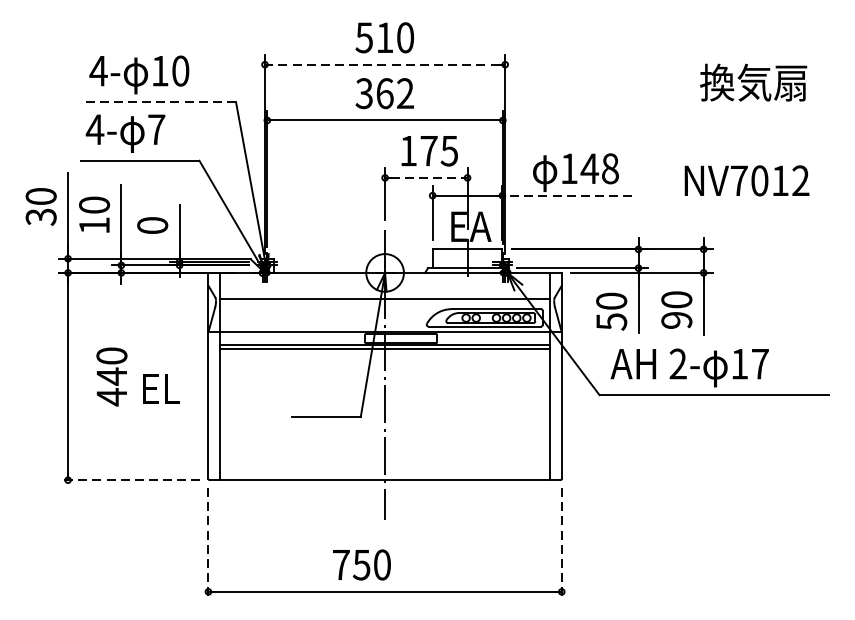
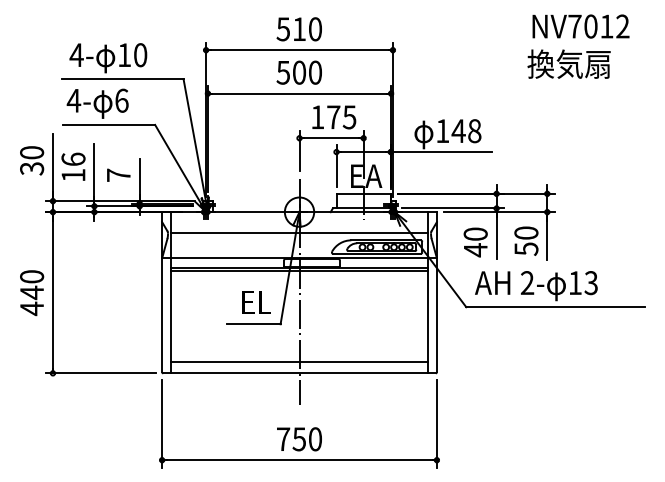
line: (385, 65) -> (299, 50), dashed -> solid
text: (752, 81) -> (568, 63), moved
text: (385, 93) -> (299, 72), 362 -> 500
line: (157, 102) -> (122, 79), dashed -> solid
text: (156, 129) -> (121, 100), 7 -> 6
line: (426, 178) -> (331, 138), dashed -> solid
text: (746, 180) -> (580, 26), moved
line: (566, 196) -> (440, 152), dashed -> solid
text: (94, 203) -> (73, 158), 10 -> 16
text: (152, 224) -> (118, 174), 0 -> 7
text: (676, 319) -> (526, 248), 90 -> 50
text: (611, 322) -> (475, 250), 50 -> 40
text: (759, 364) -> (590, 283), 17 -> 13
text: (112, 377) -> (32, 293), moved
text: (161, 389) -> (256, 302), moved
line: (385, 466) -> (299, 362), added
line: (129, 480) -> (100, 373), dashed -> solid
line: (208, 544) -> (162, 423), dashed -> solid
line: (561, 544) -> (436, 423), dashed -> solid
text: (361, 565) -> (299, 439), moved

